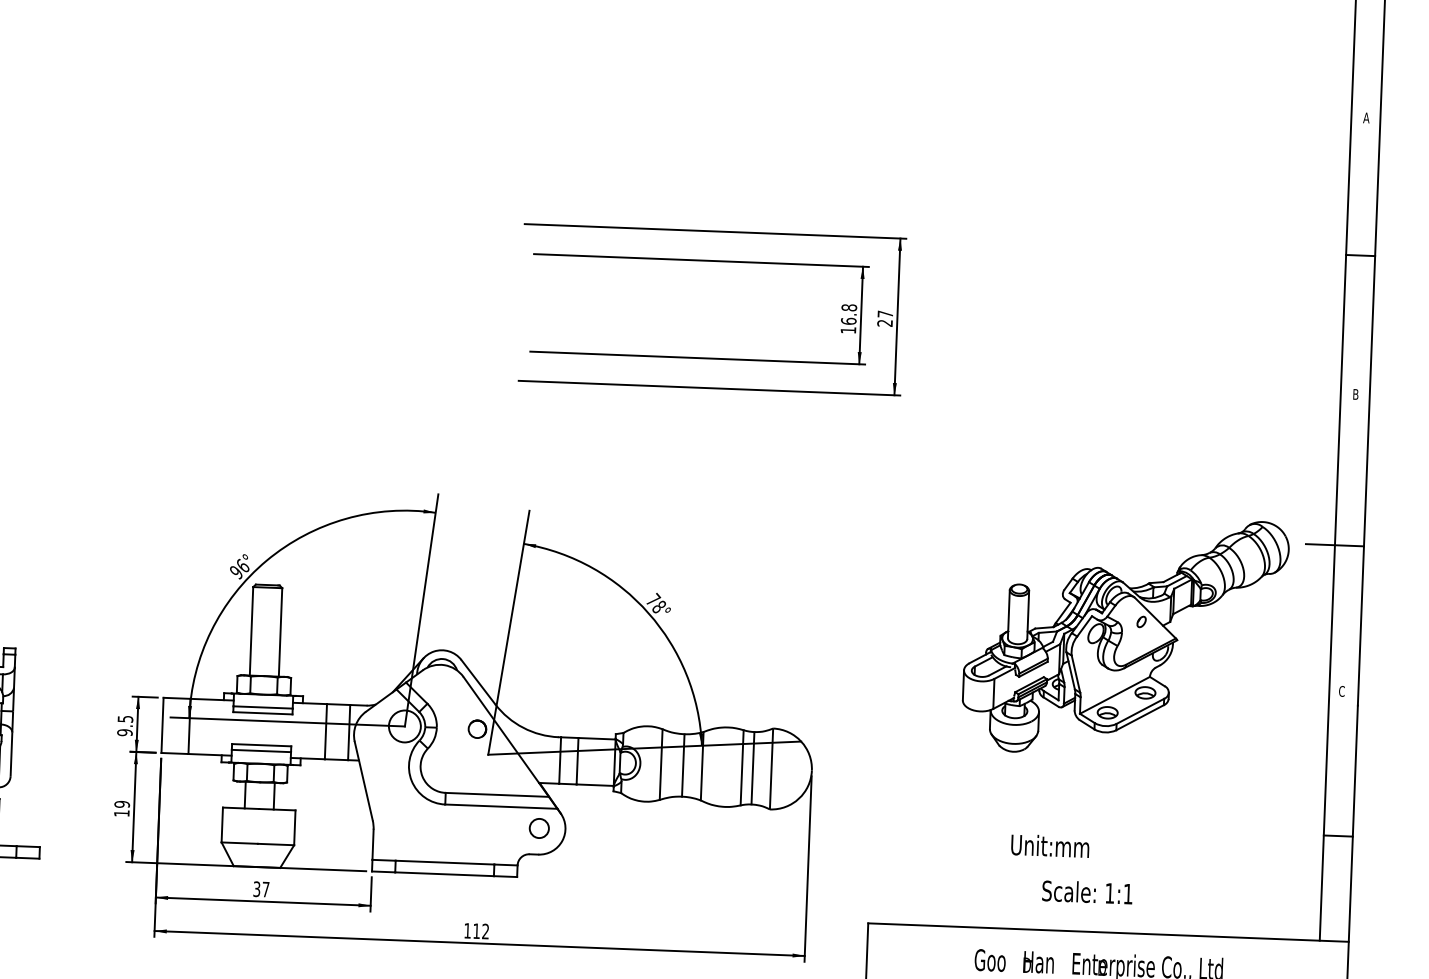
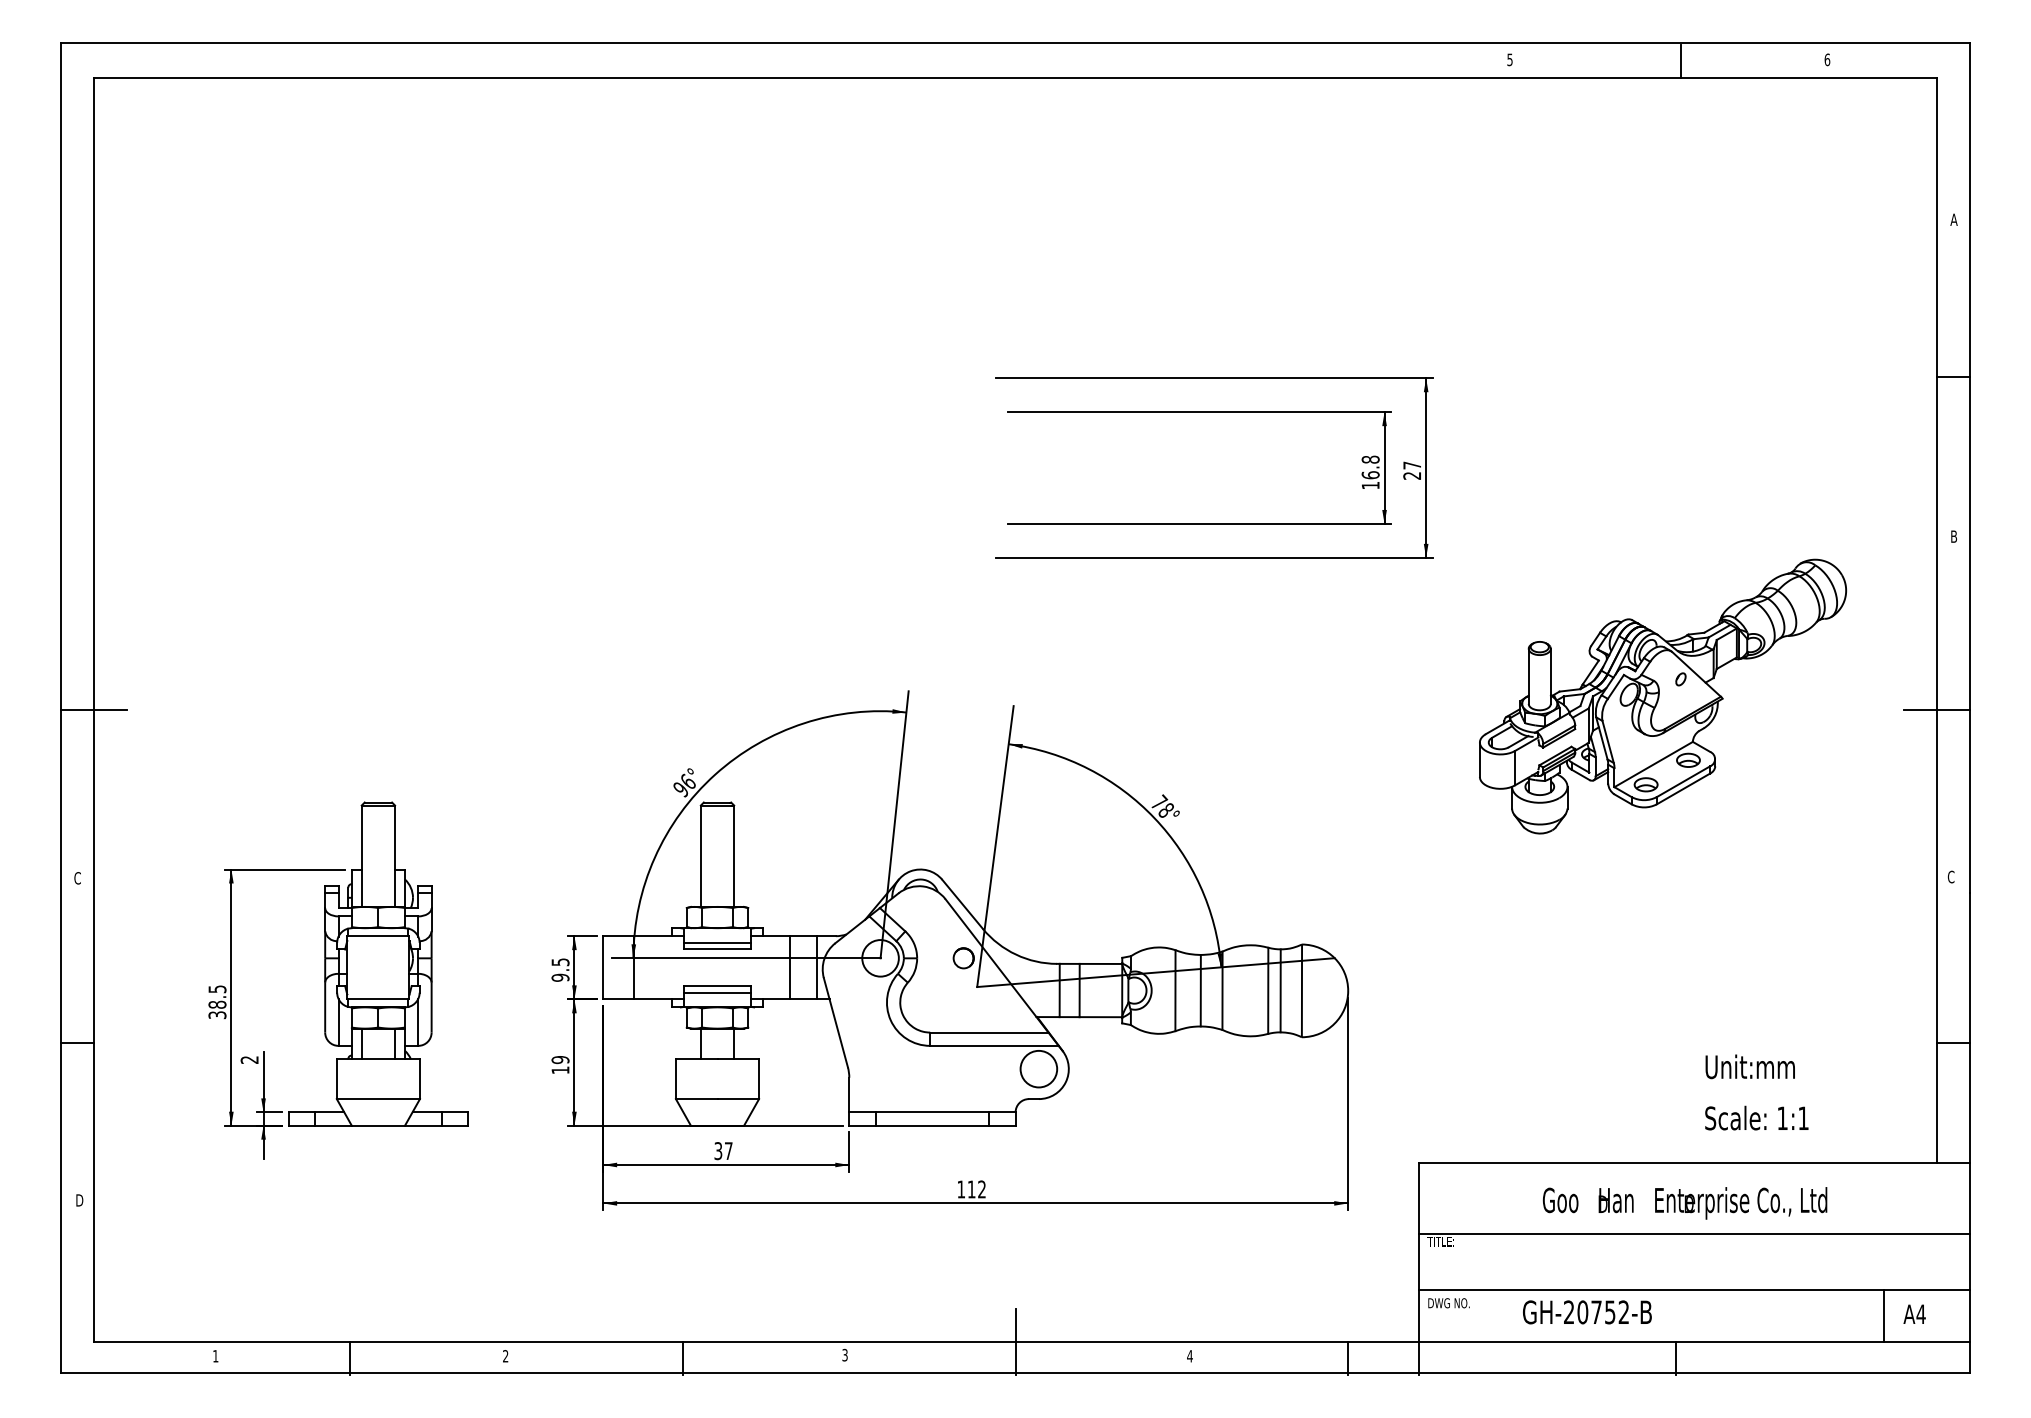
part: (1125, 636) -> (1663, 696), moved
circle: (539, 827) -> (1038, 1068), size x1.67
text: (1049, 845) -> (1749, 1066), moved
text: (1087, 891) -> (1756, 1117), moved

